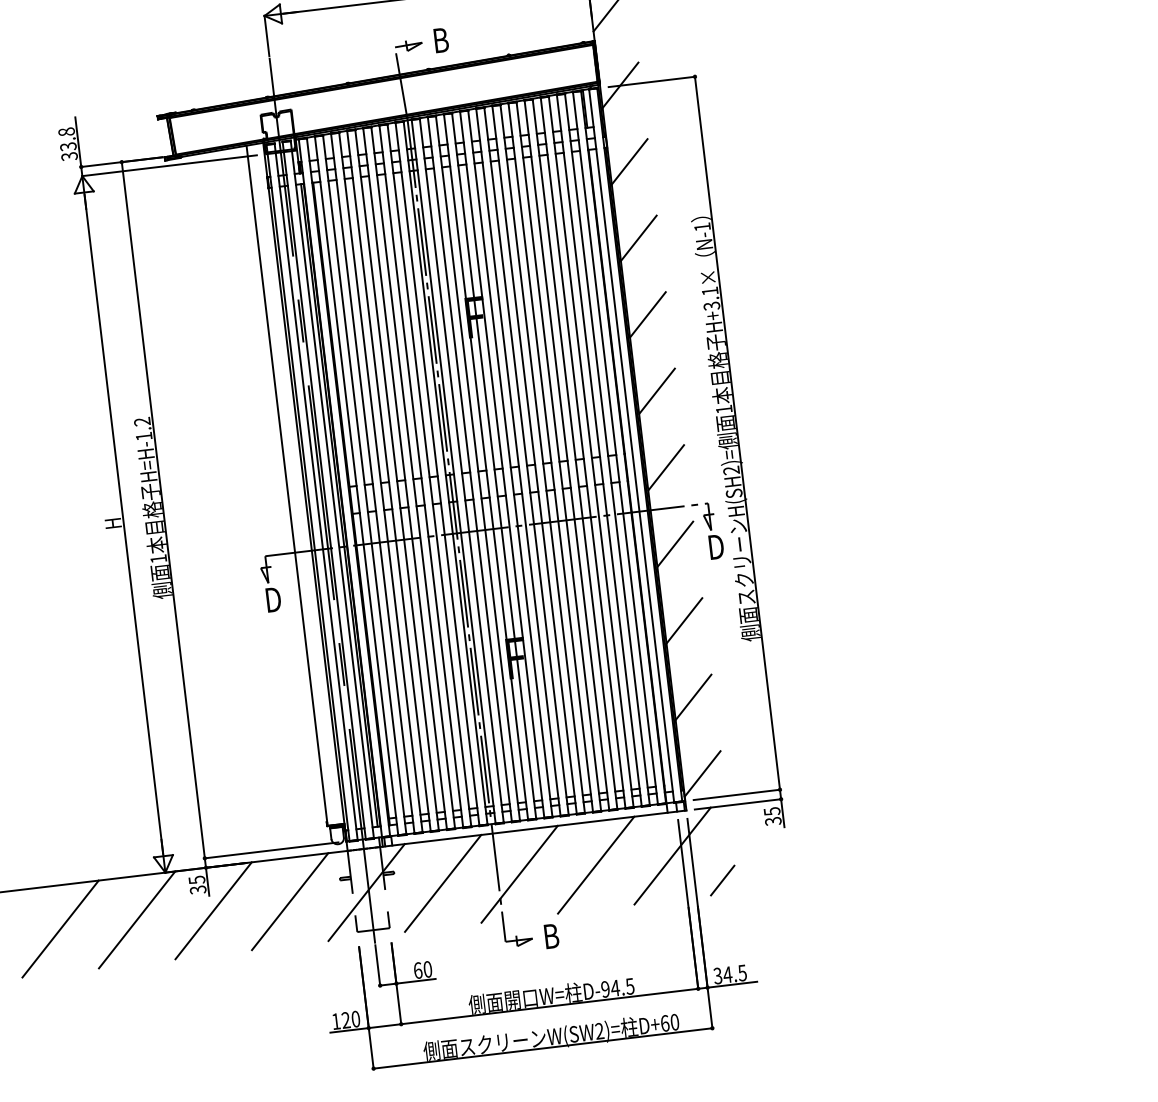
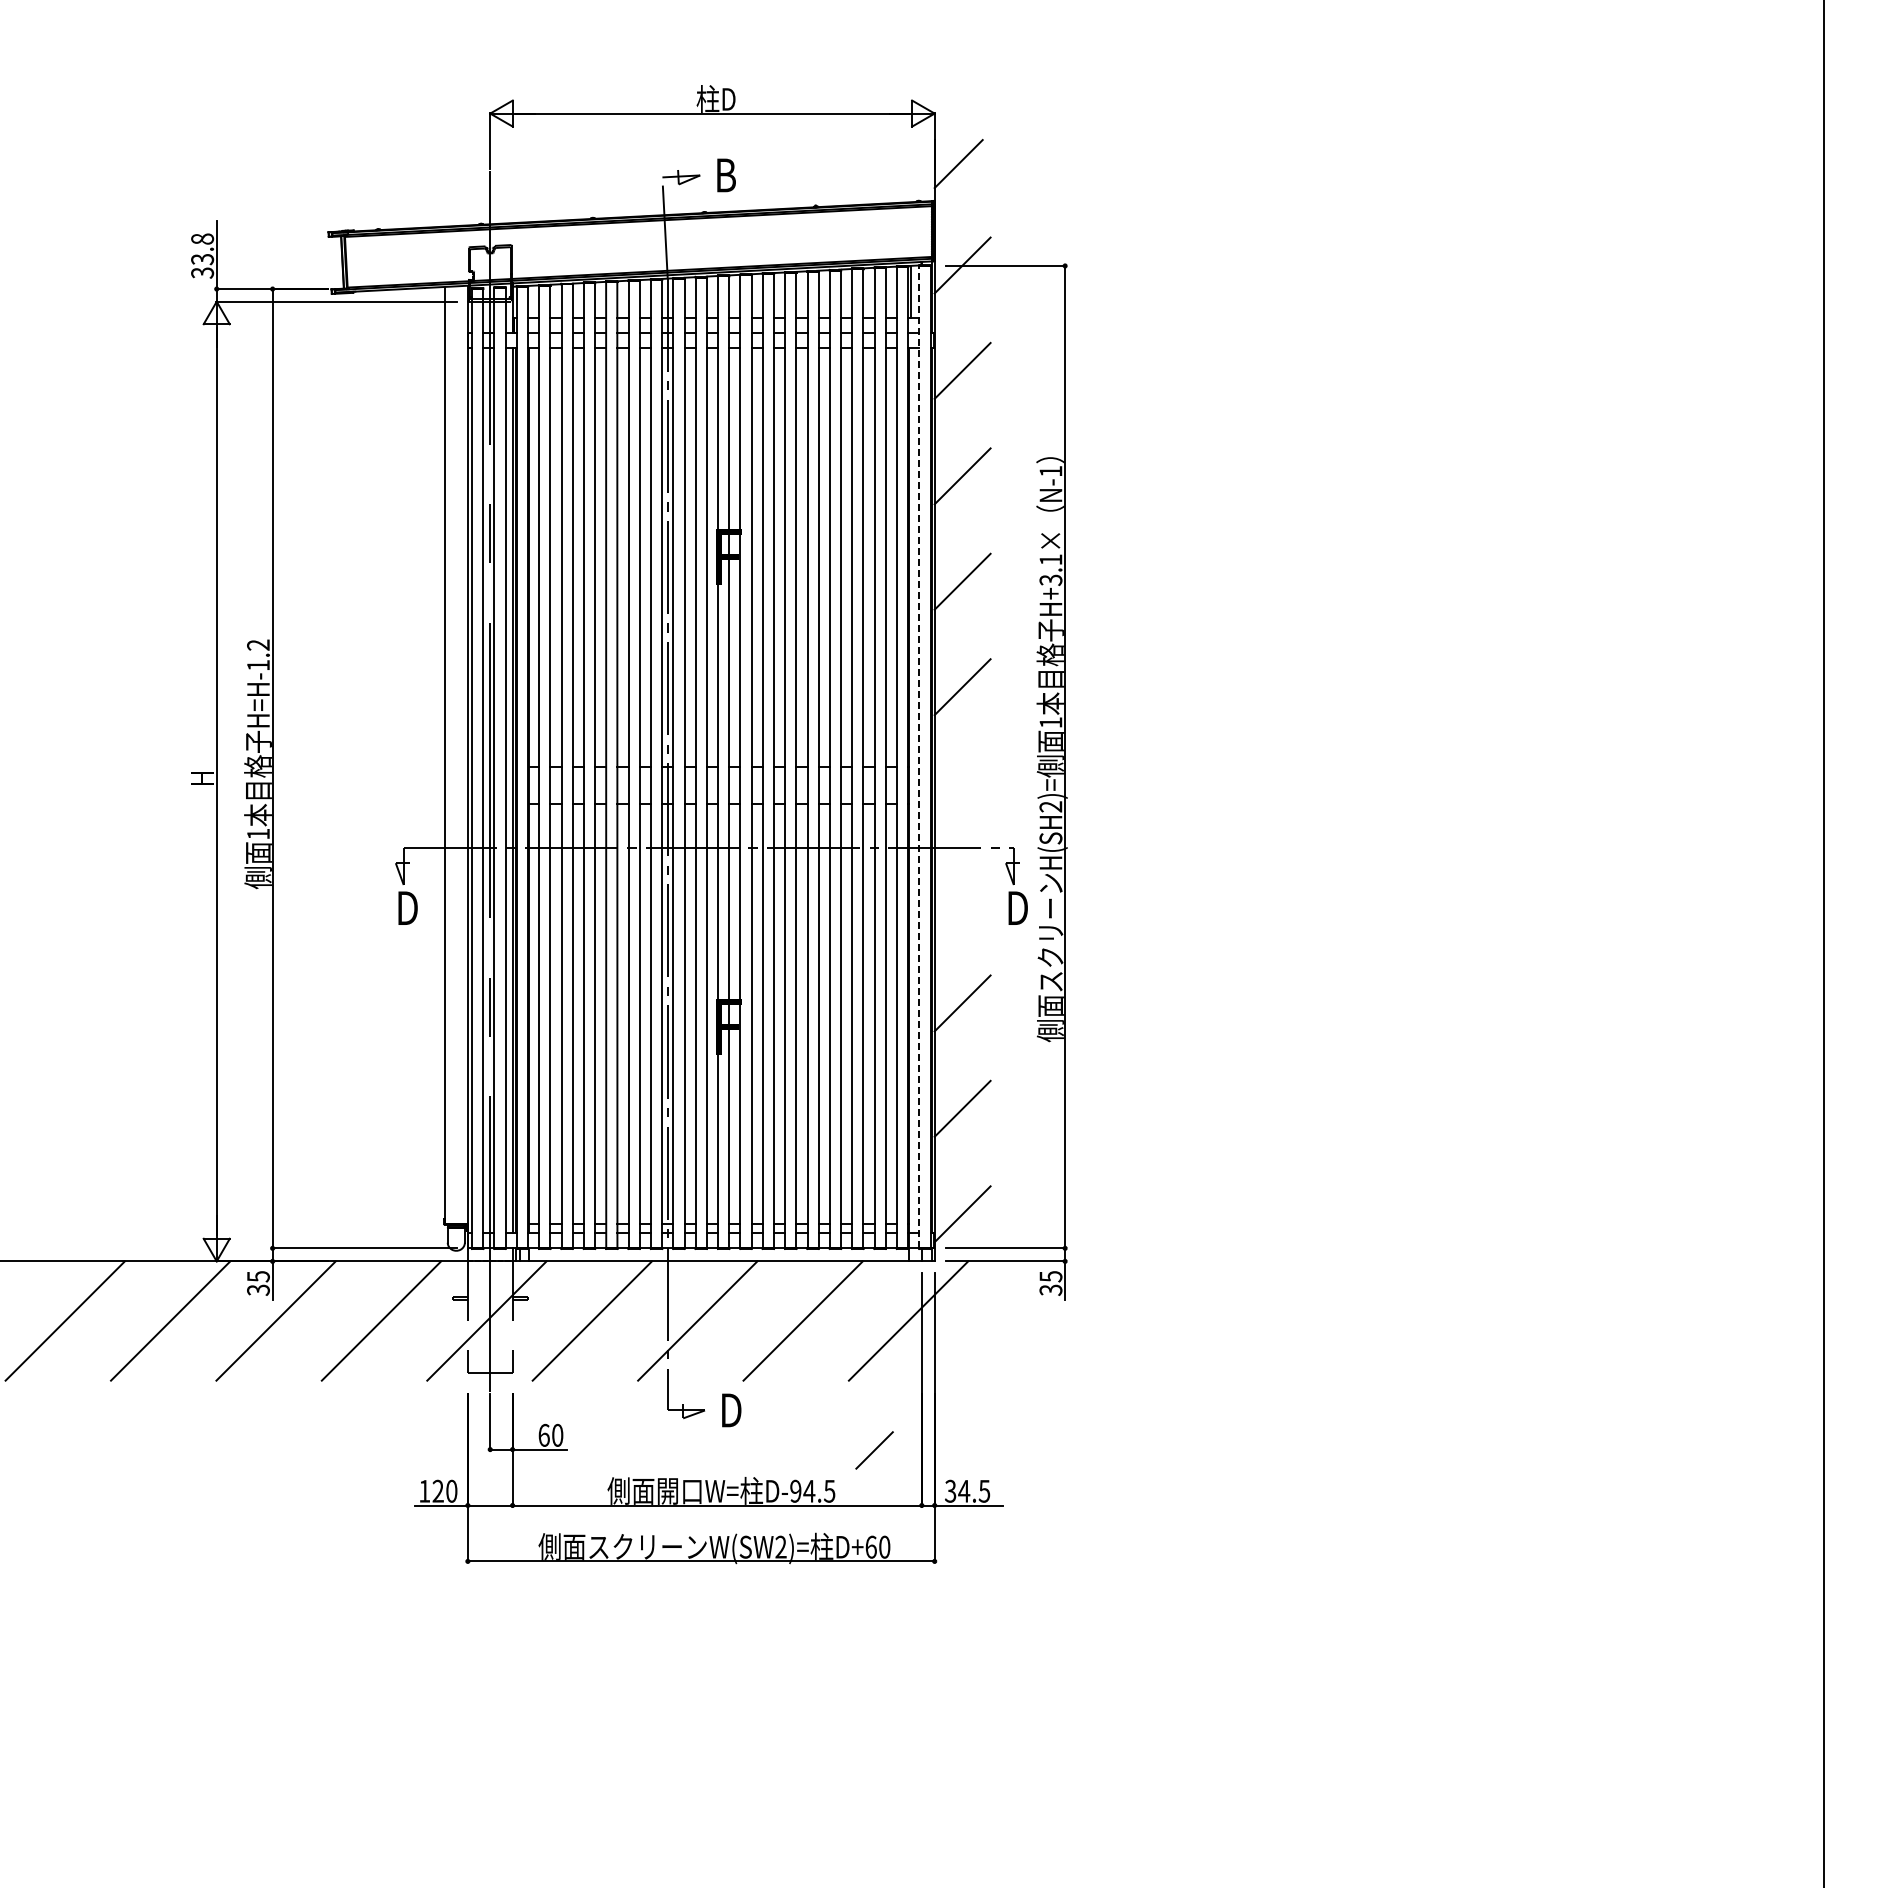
line: (631, 445) -> (919, 756), solid -> dashed
line: (666, 467) -> (962, 792), removed
line: (675, 544) -> (962, 897), removed
line: (722, 880) -> (874, 1450), moved
text: (553, 936) -> (733, 1410), B -> D

